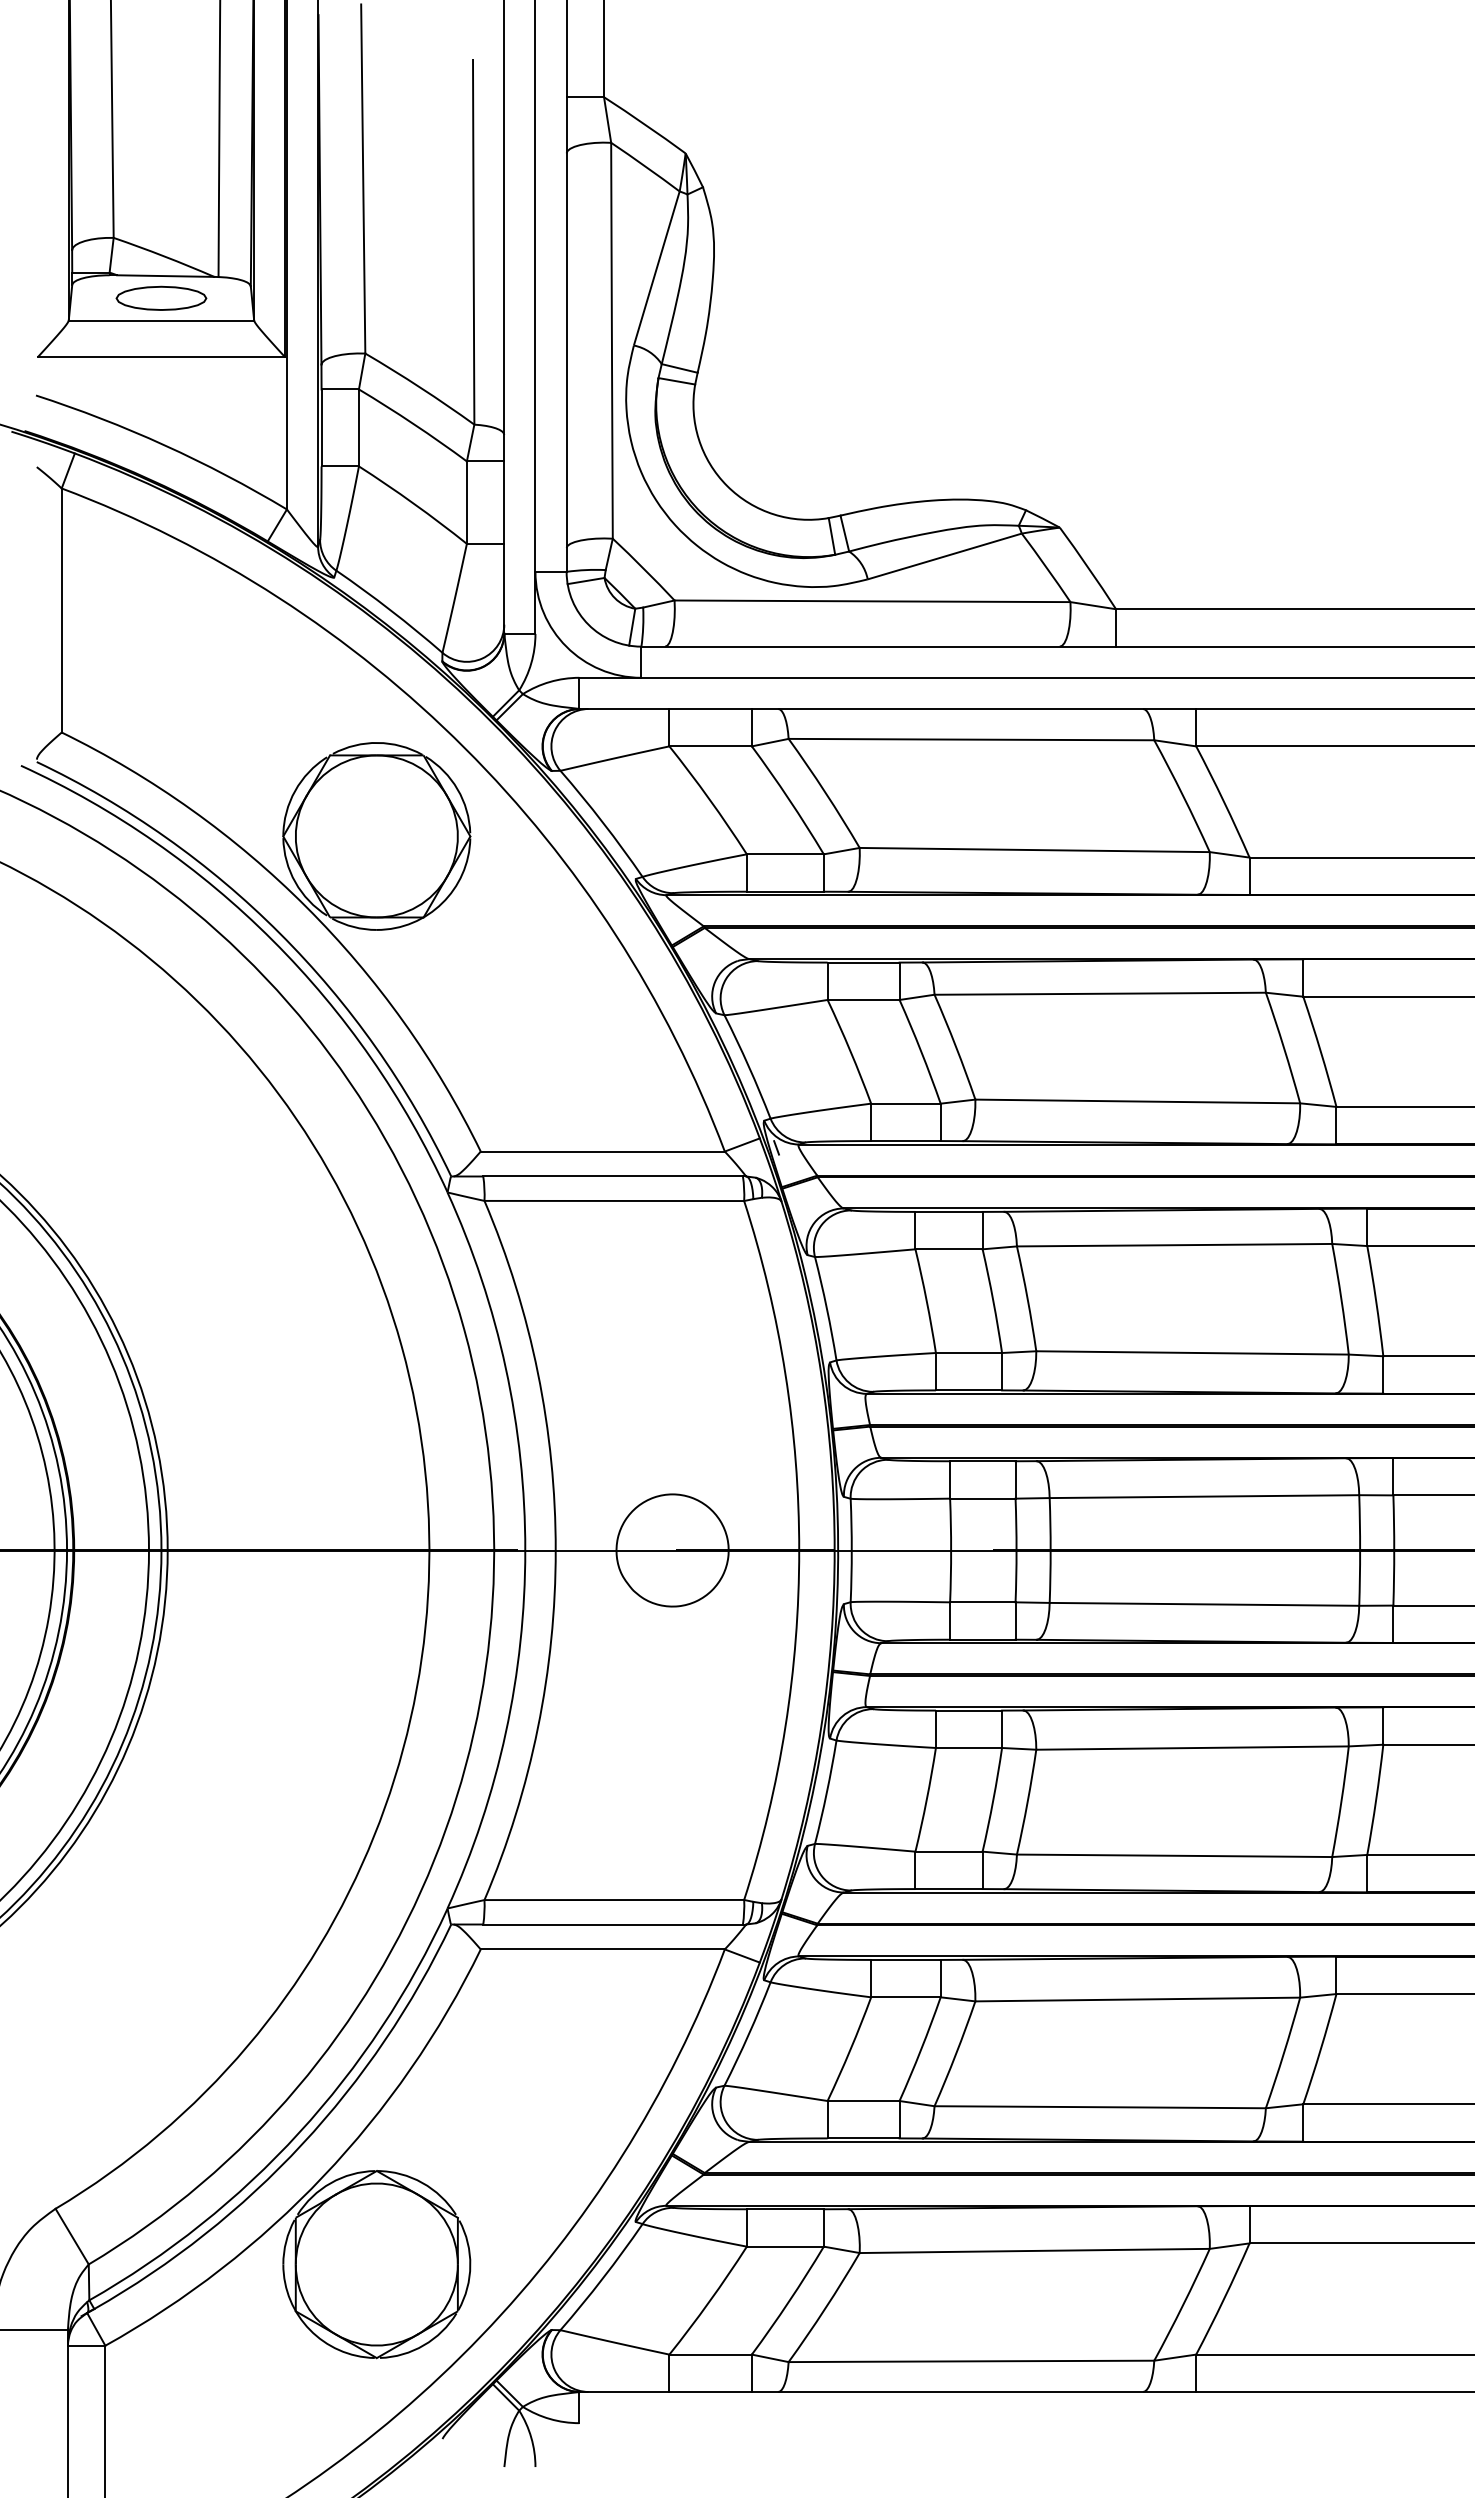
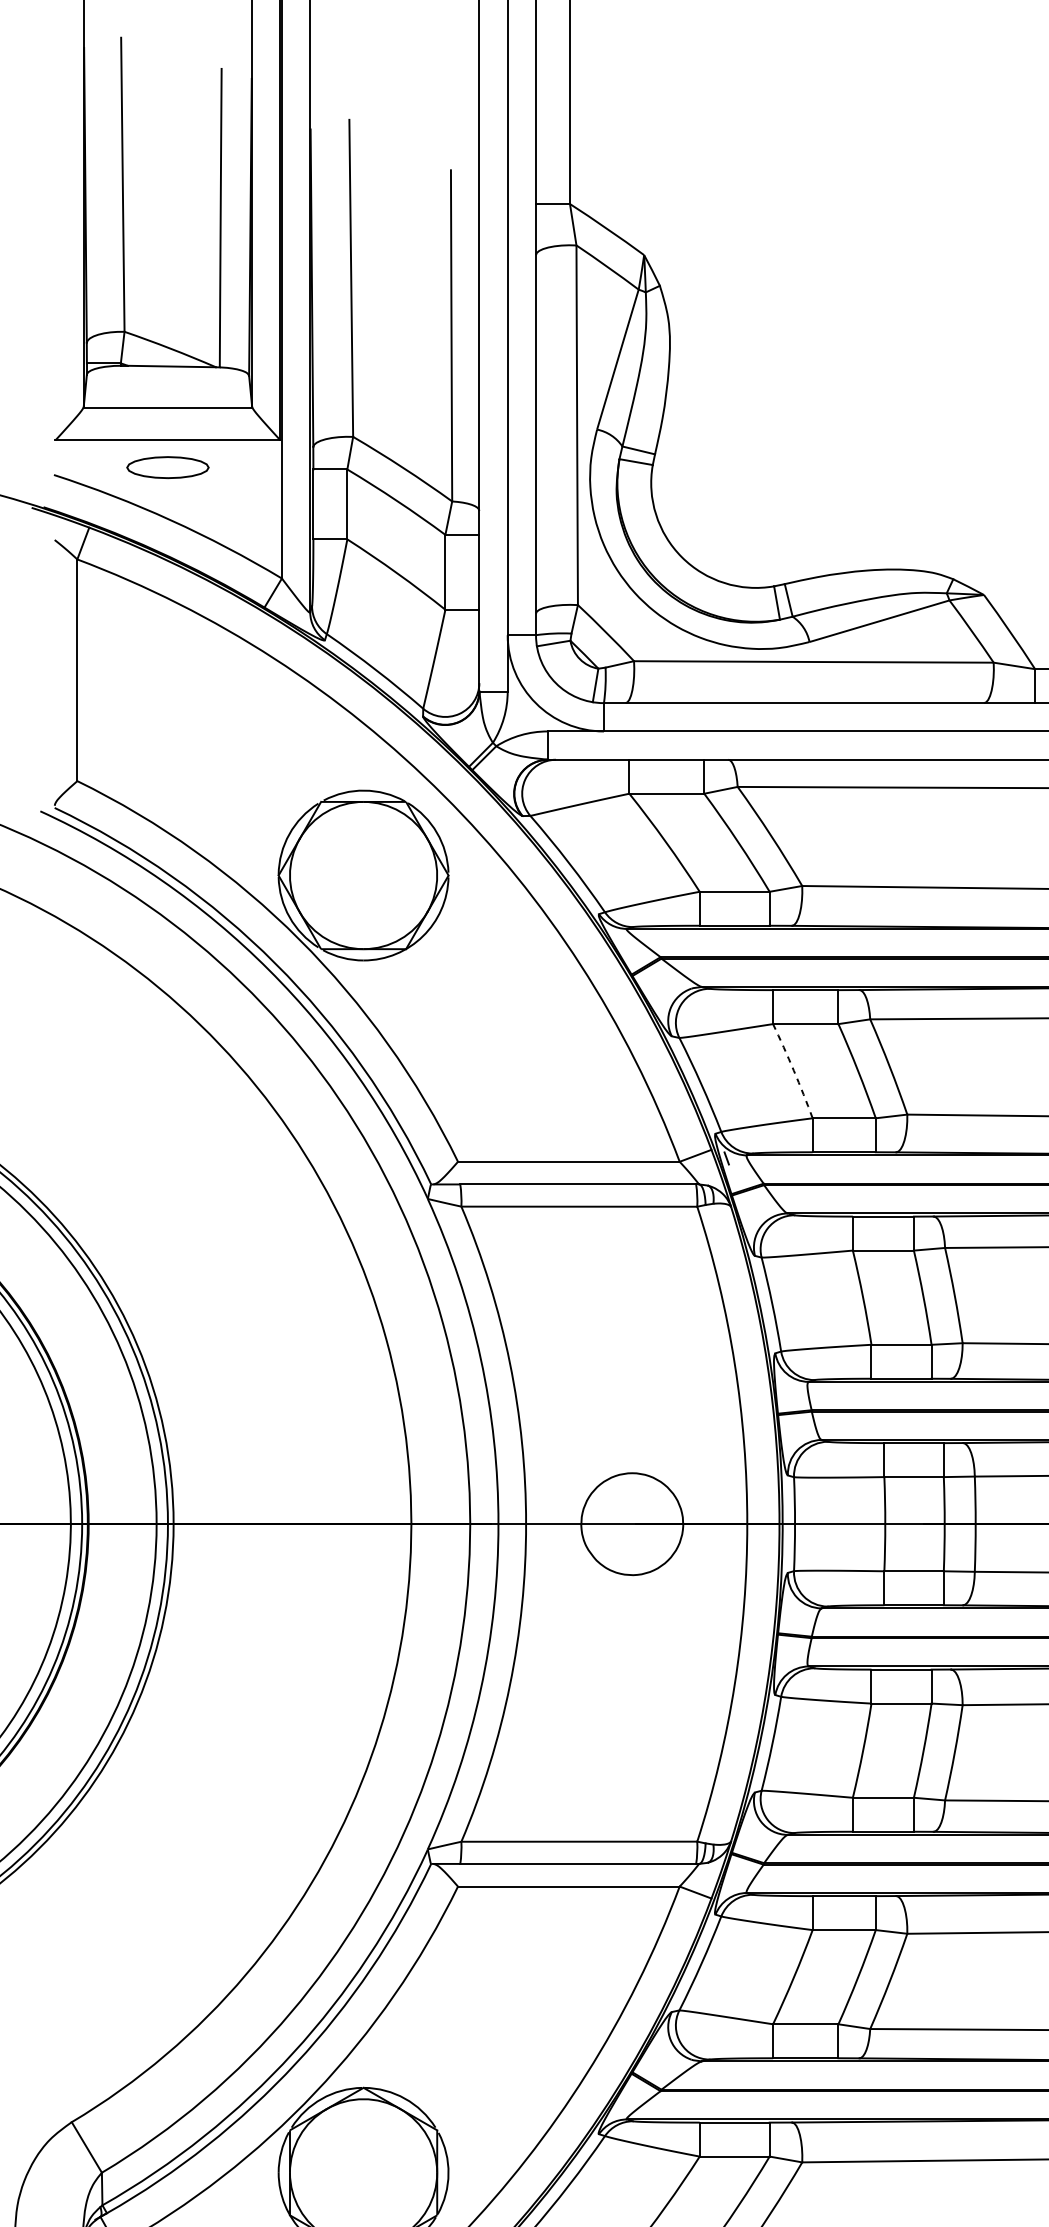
part: (161, 297) -> (167, 466), moved
arc: (850, 1051) -> (793, 1070), solid -> dashed

